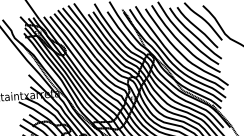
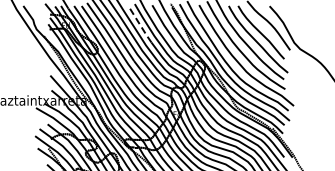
line: (98, 28) -> (140, 25), solid -> dashed

